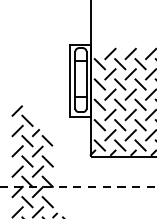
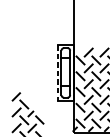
line: (70, 81) -> (57, 73), solid -> dashed

